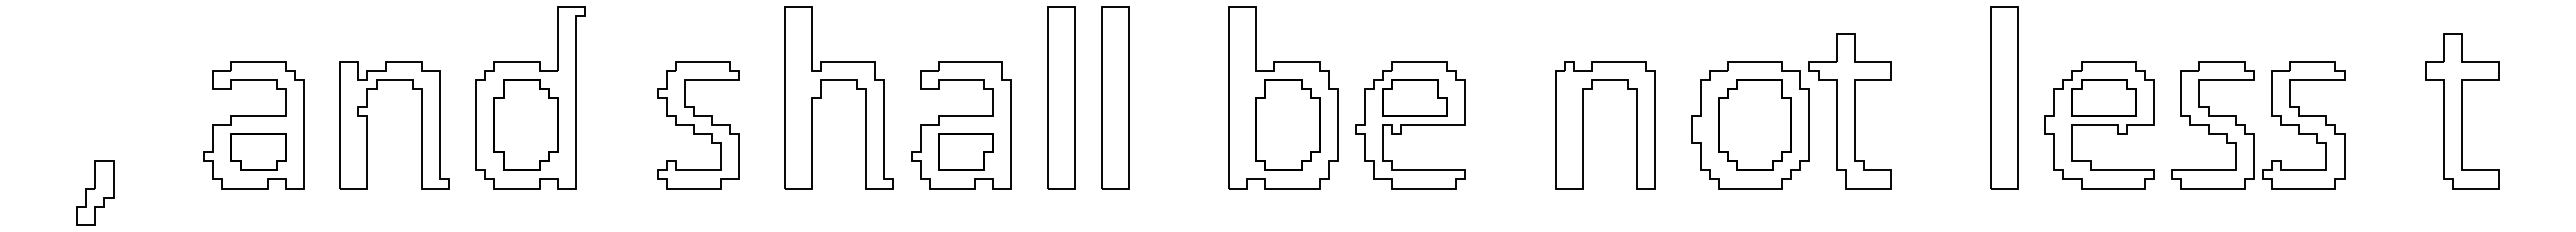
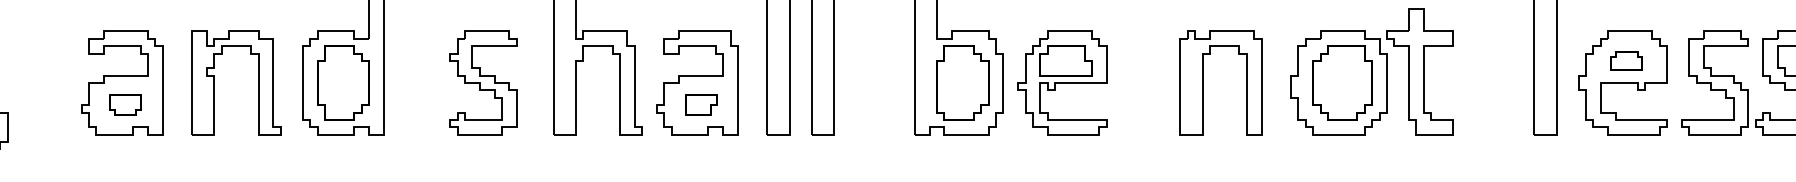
part: (2103, 97) -> (1626, 60), size x0.6
part: (258, 151) -> (125, 104), size x0.7
part: (965, 151) -> (700, 104), size x0.7

